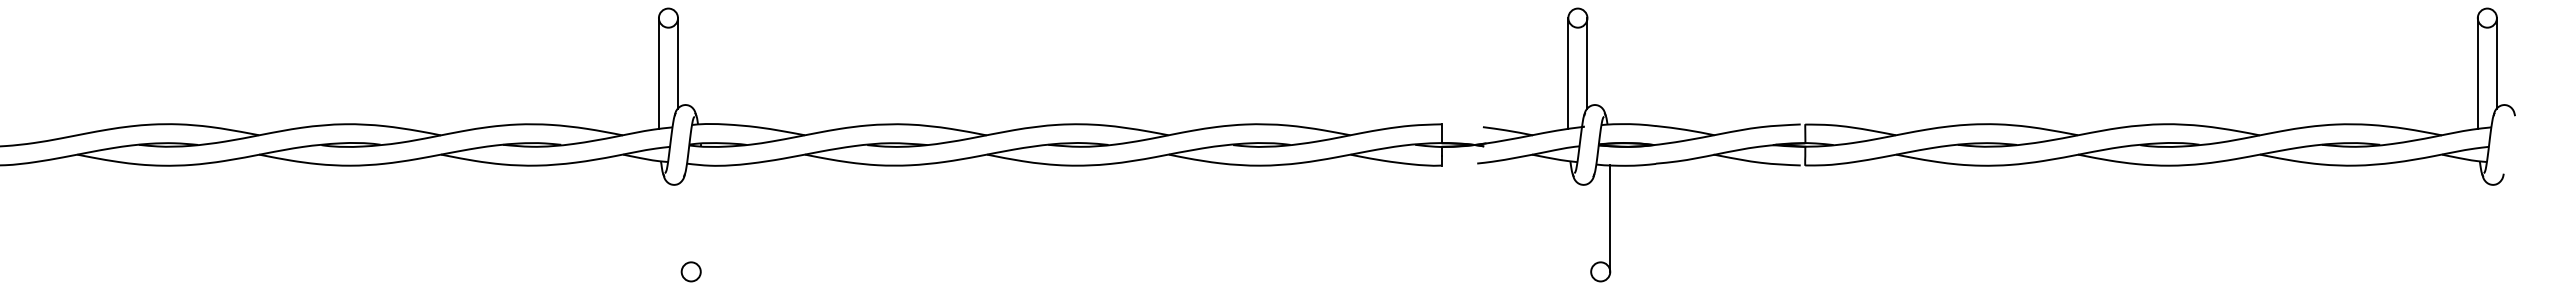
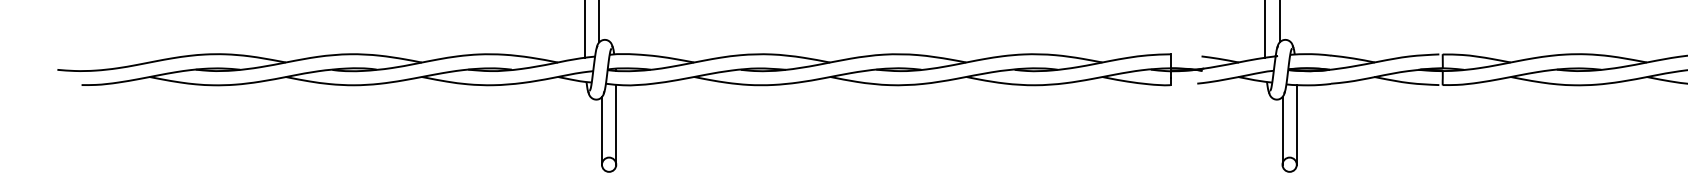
line: (700, 217) -> (616, 124), added
line: (681, 226) -> (601, 130), added
line: (1591, 226) -> (1282, 130), added

